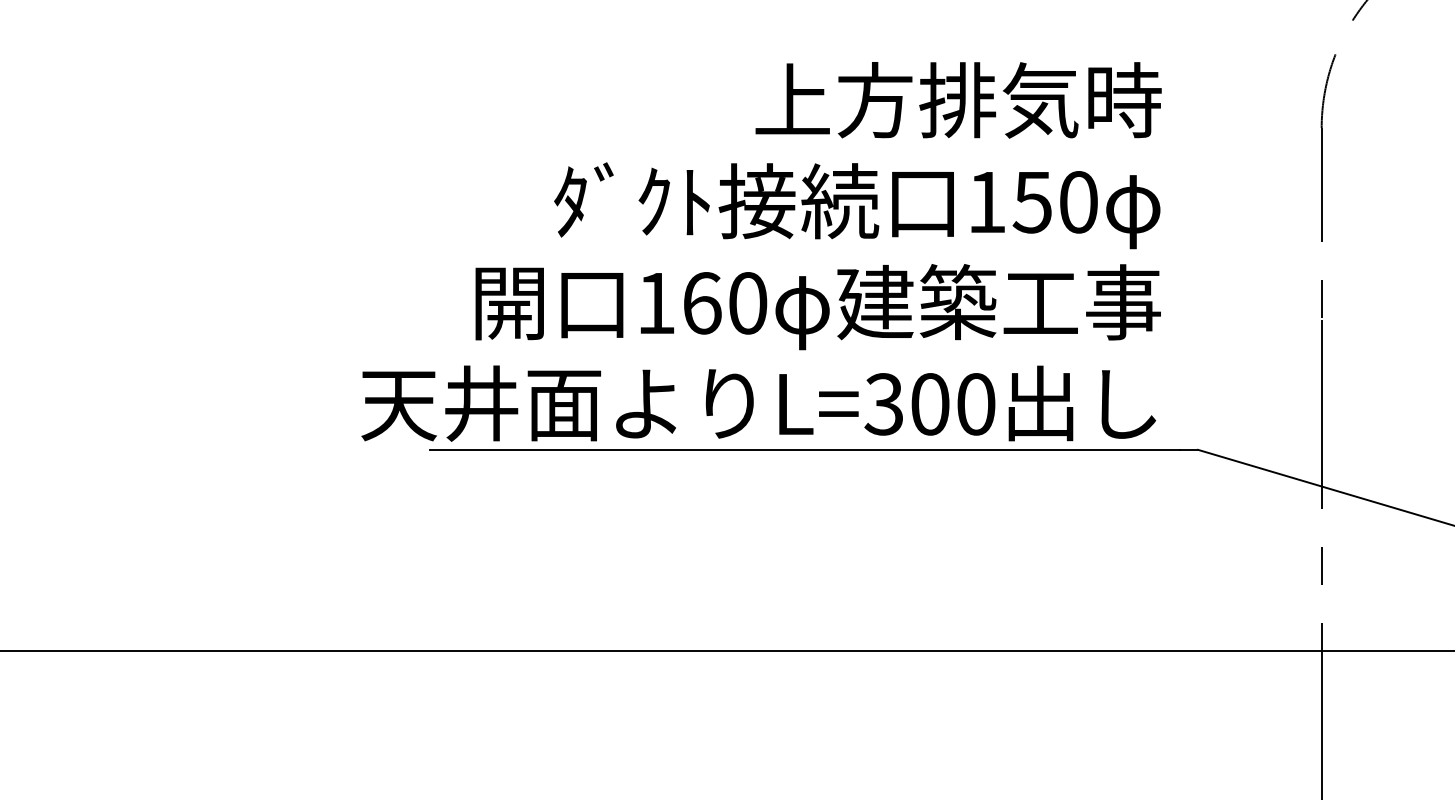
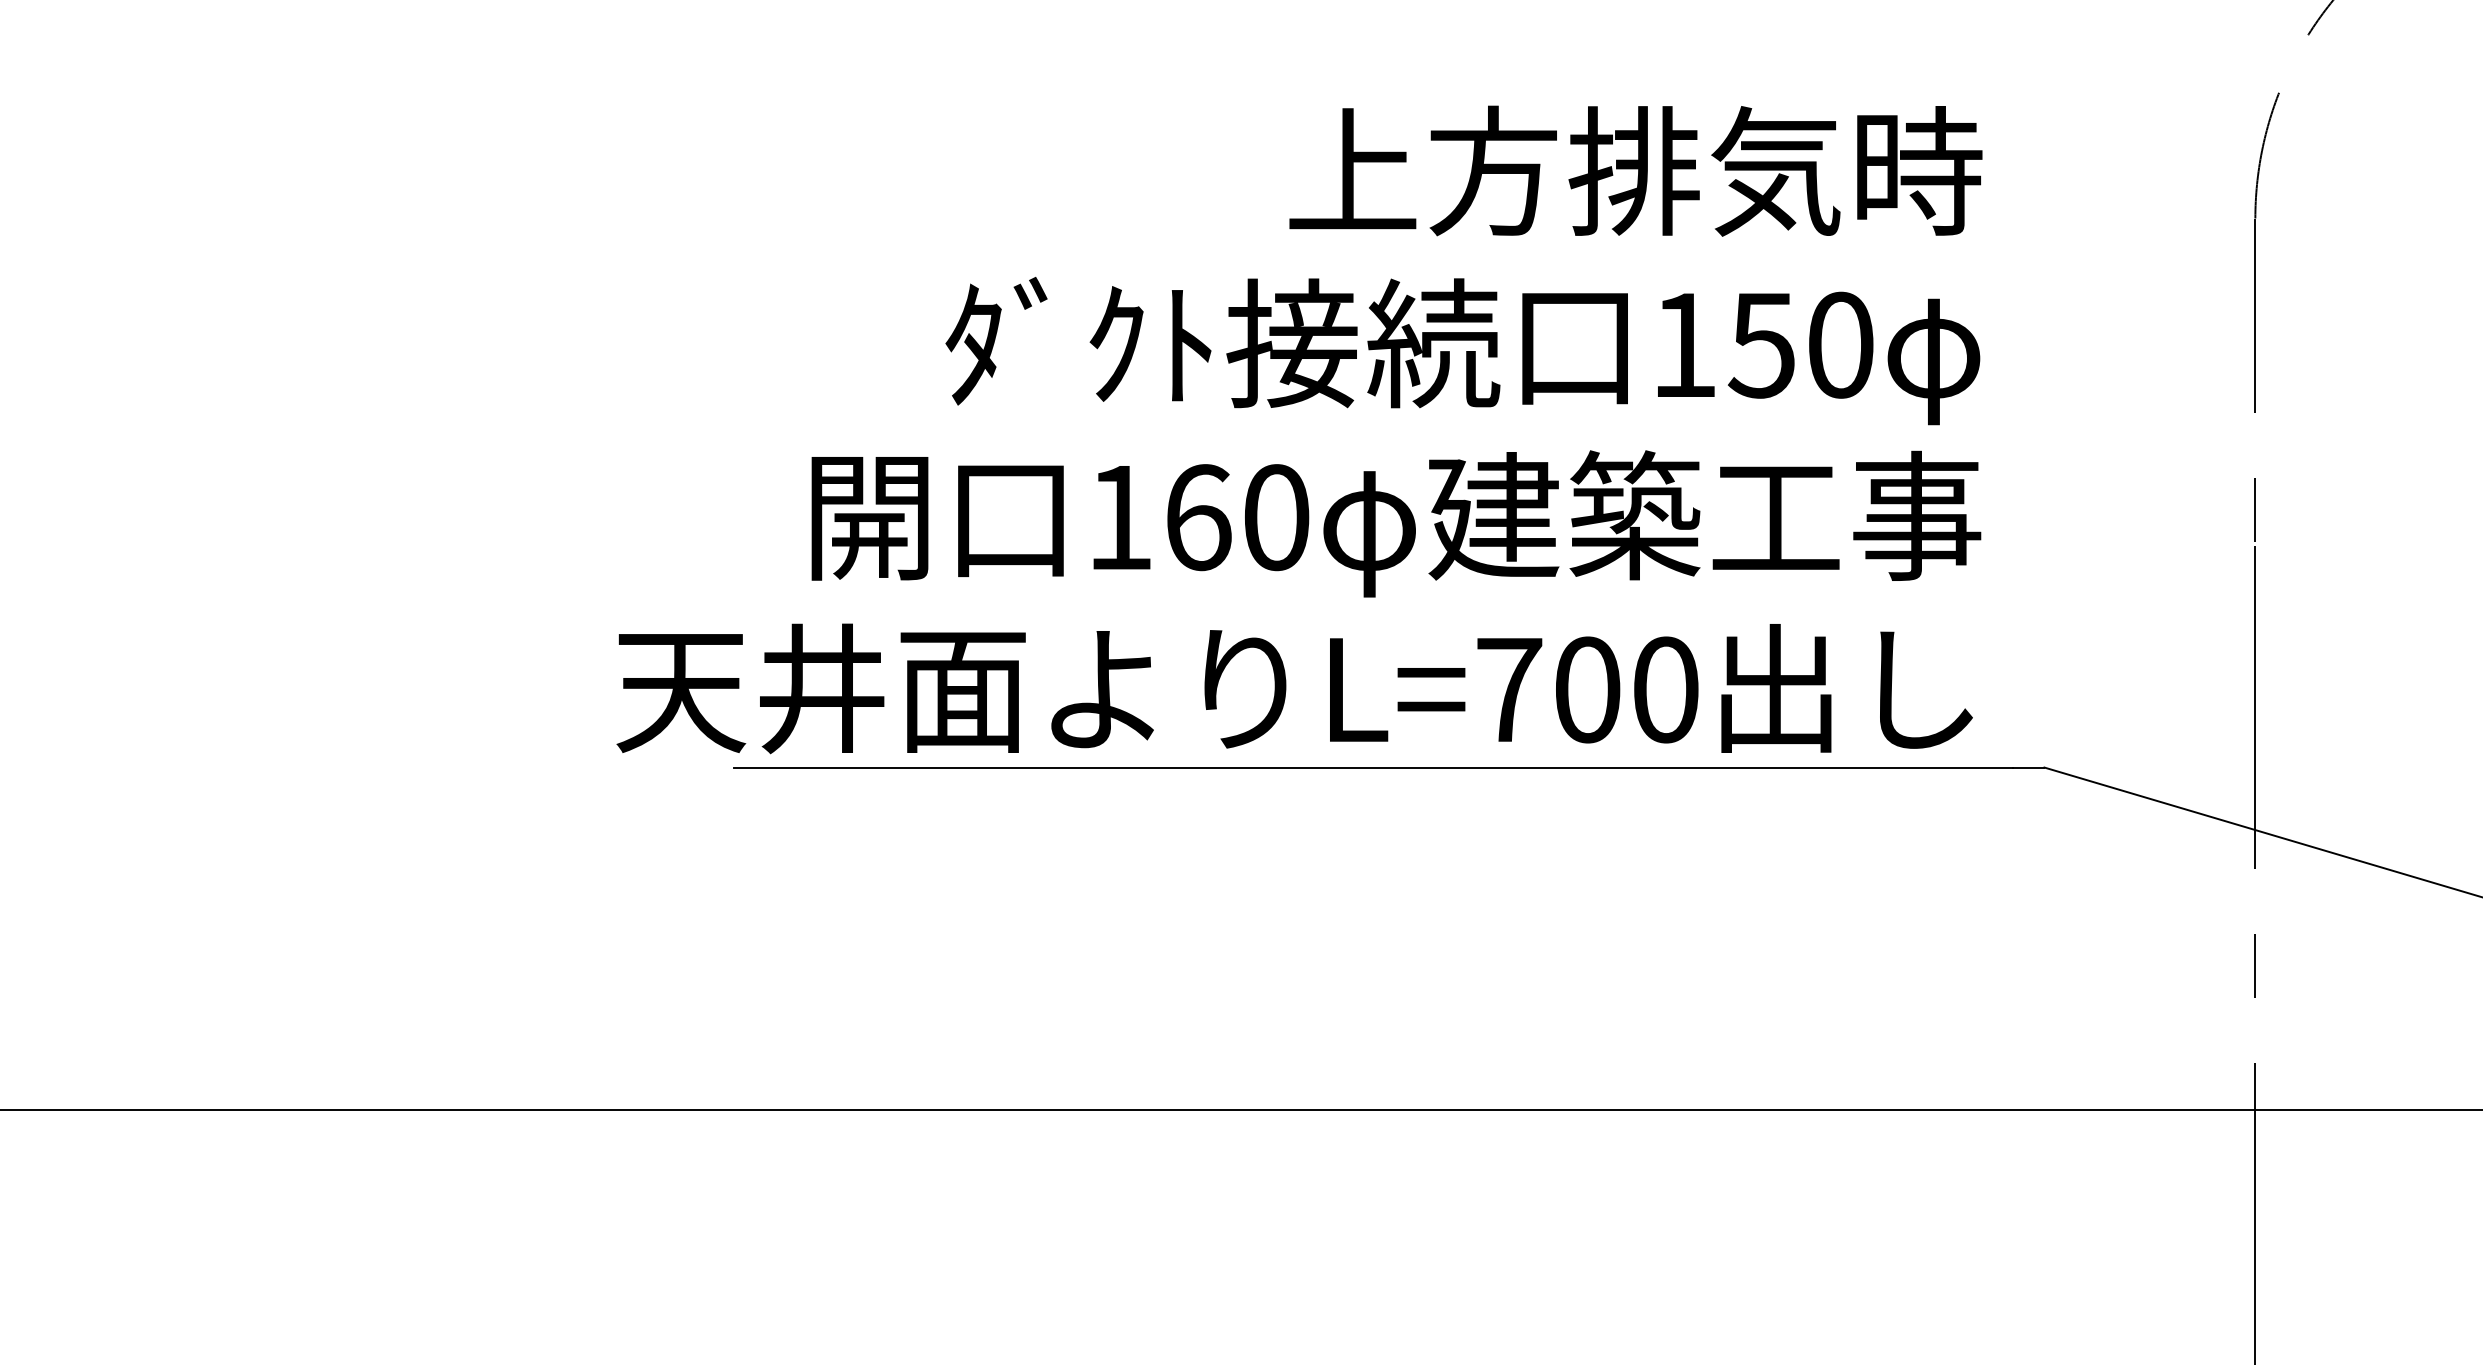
text: (883, 404) -> (1507, 690), L=300 -> L=700

